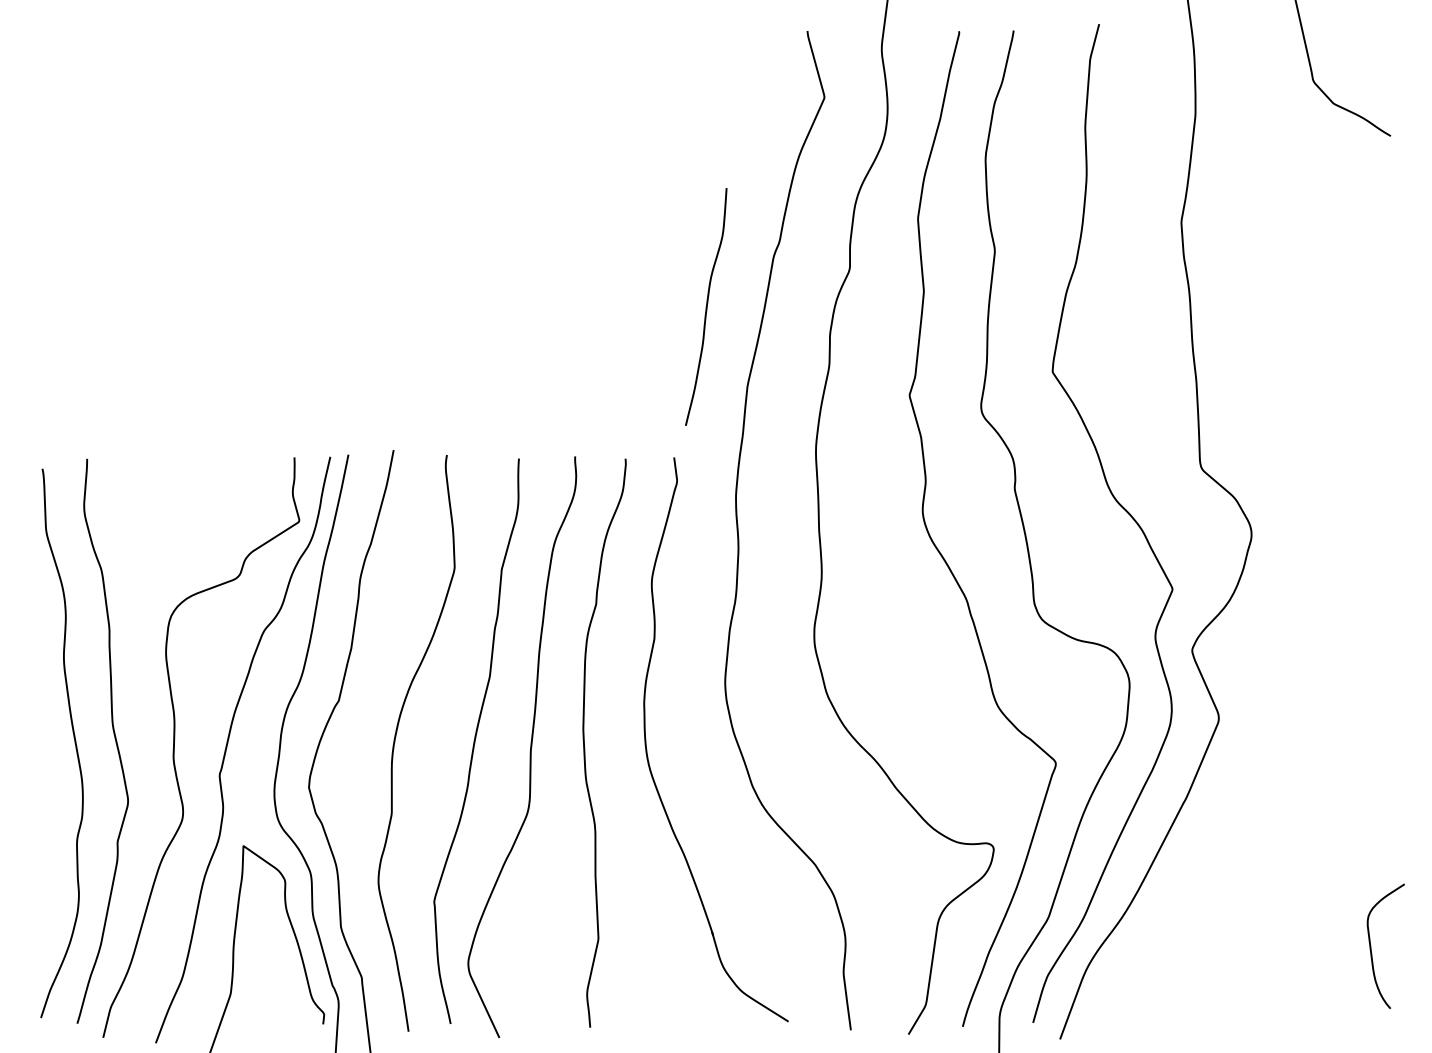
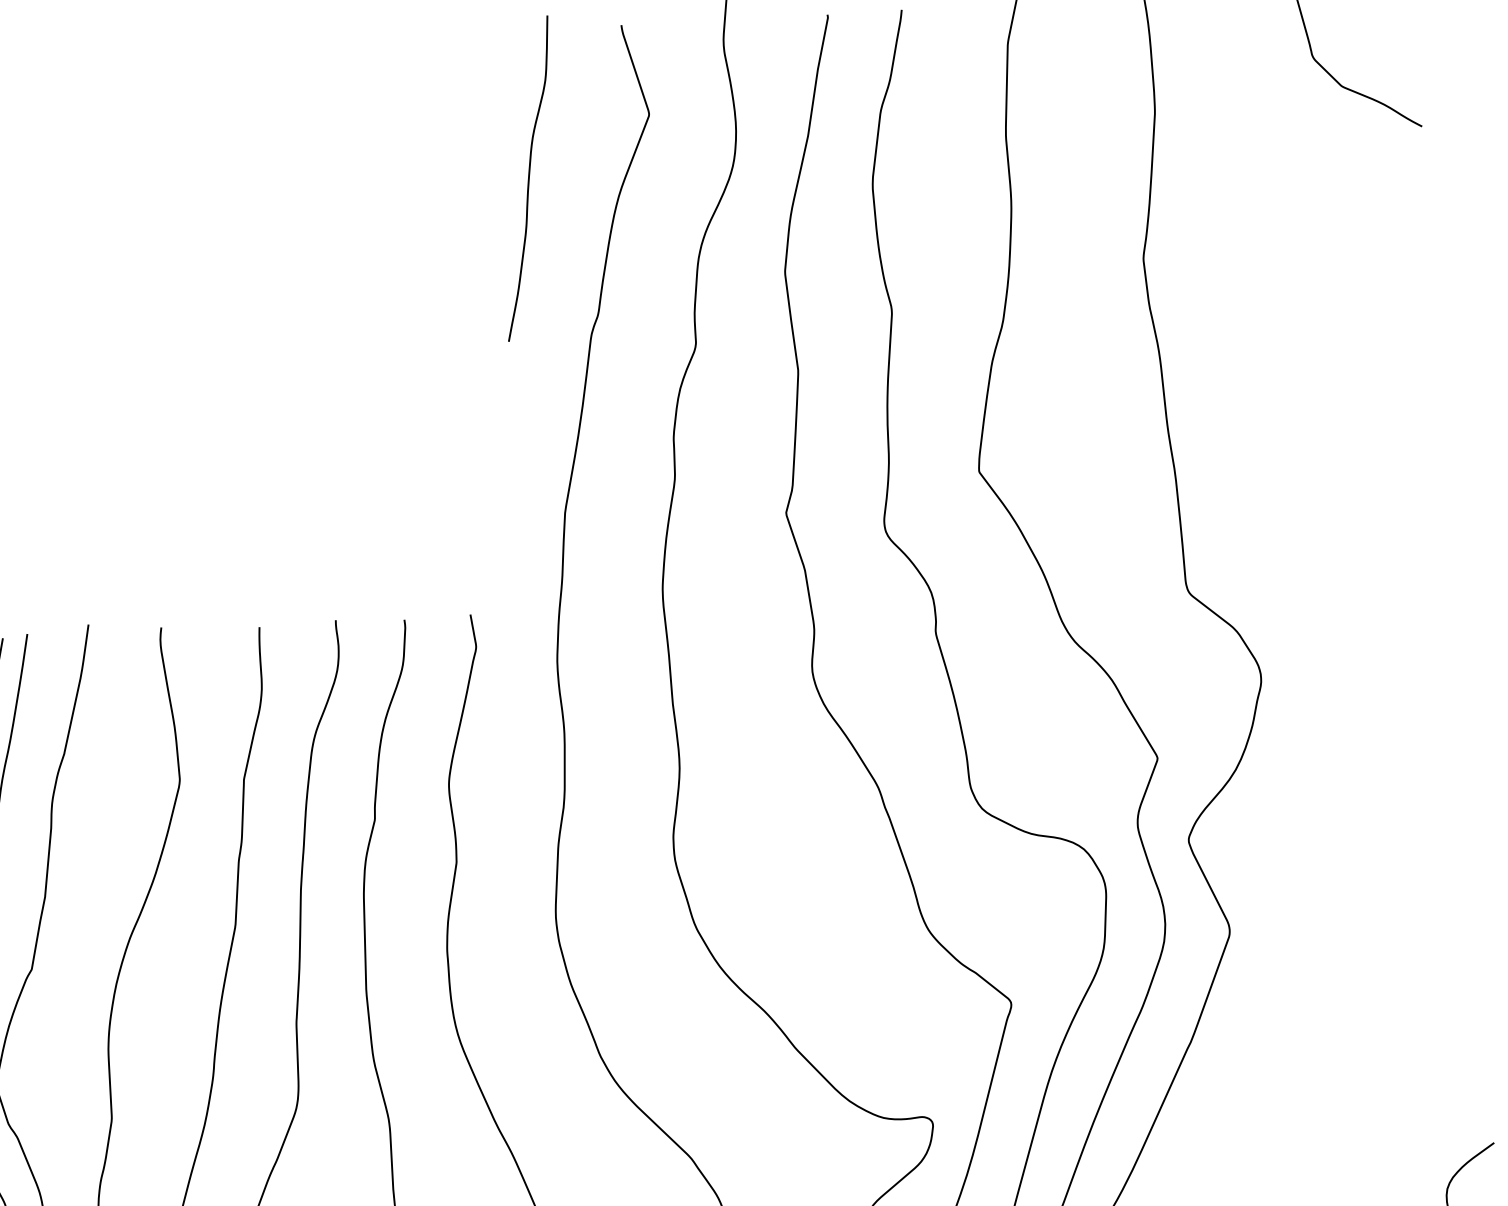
curve: (706, 306) -> (528, 177), moved

